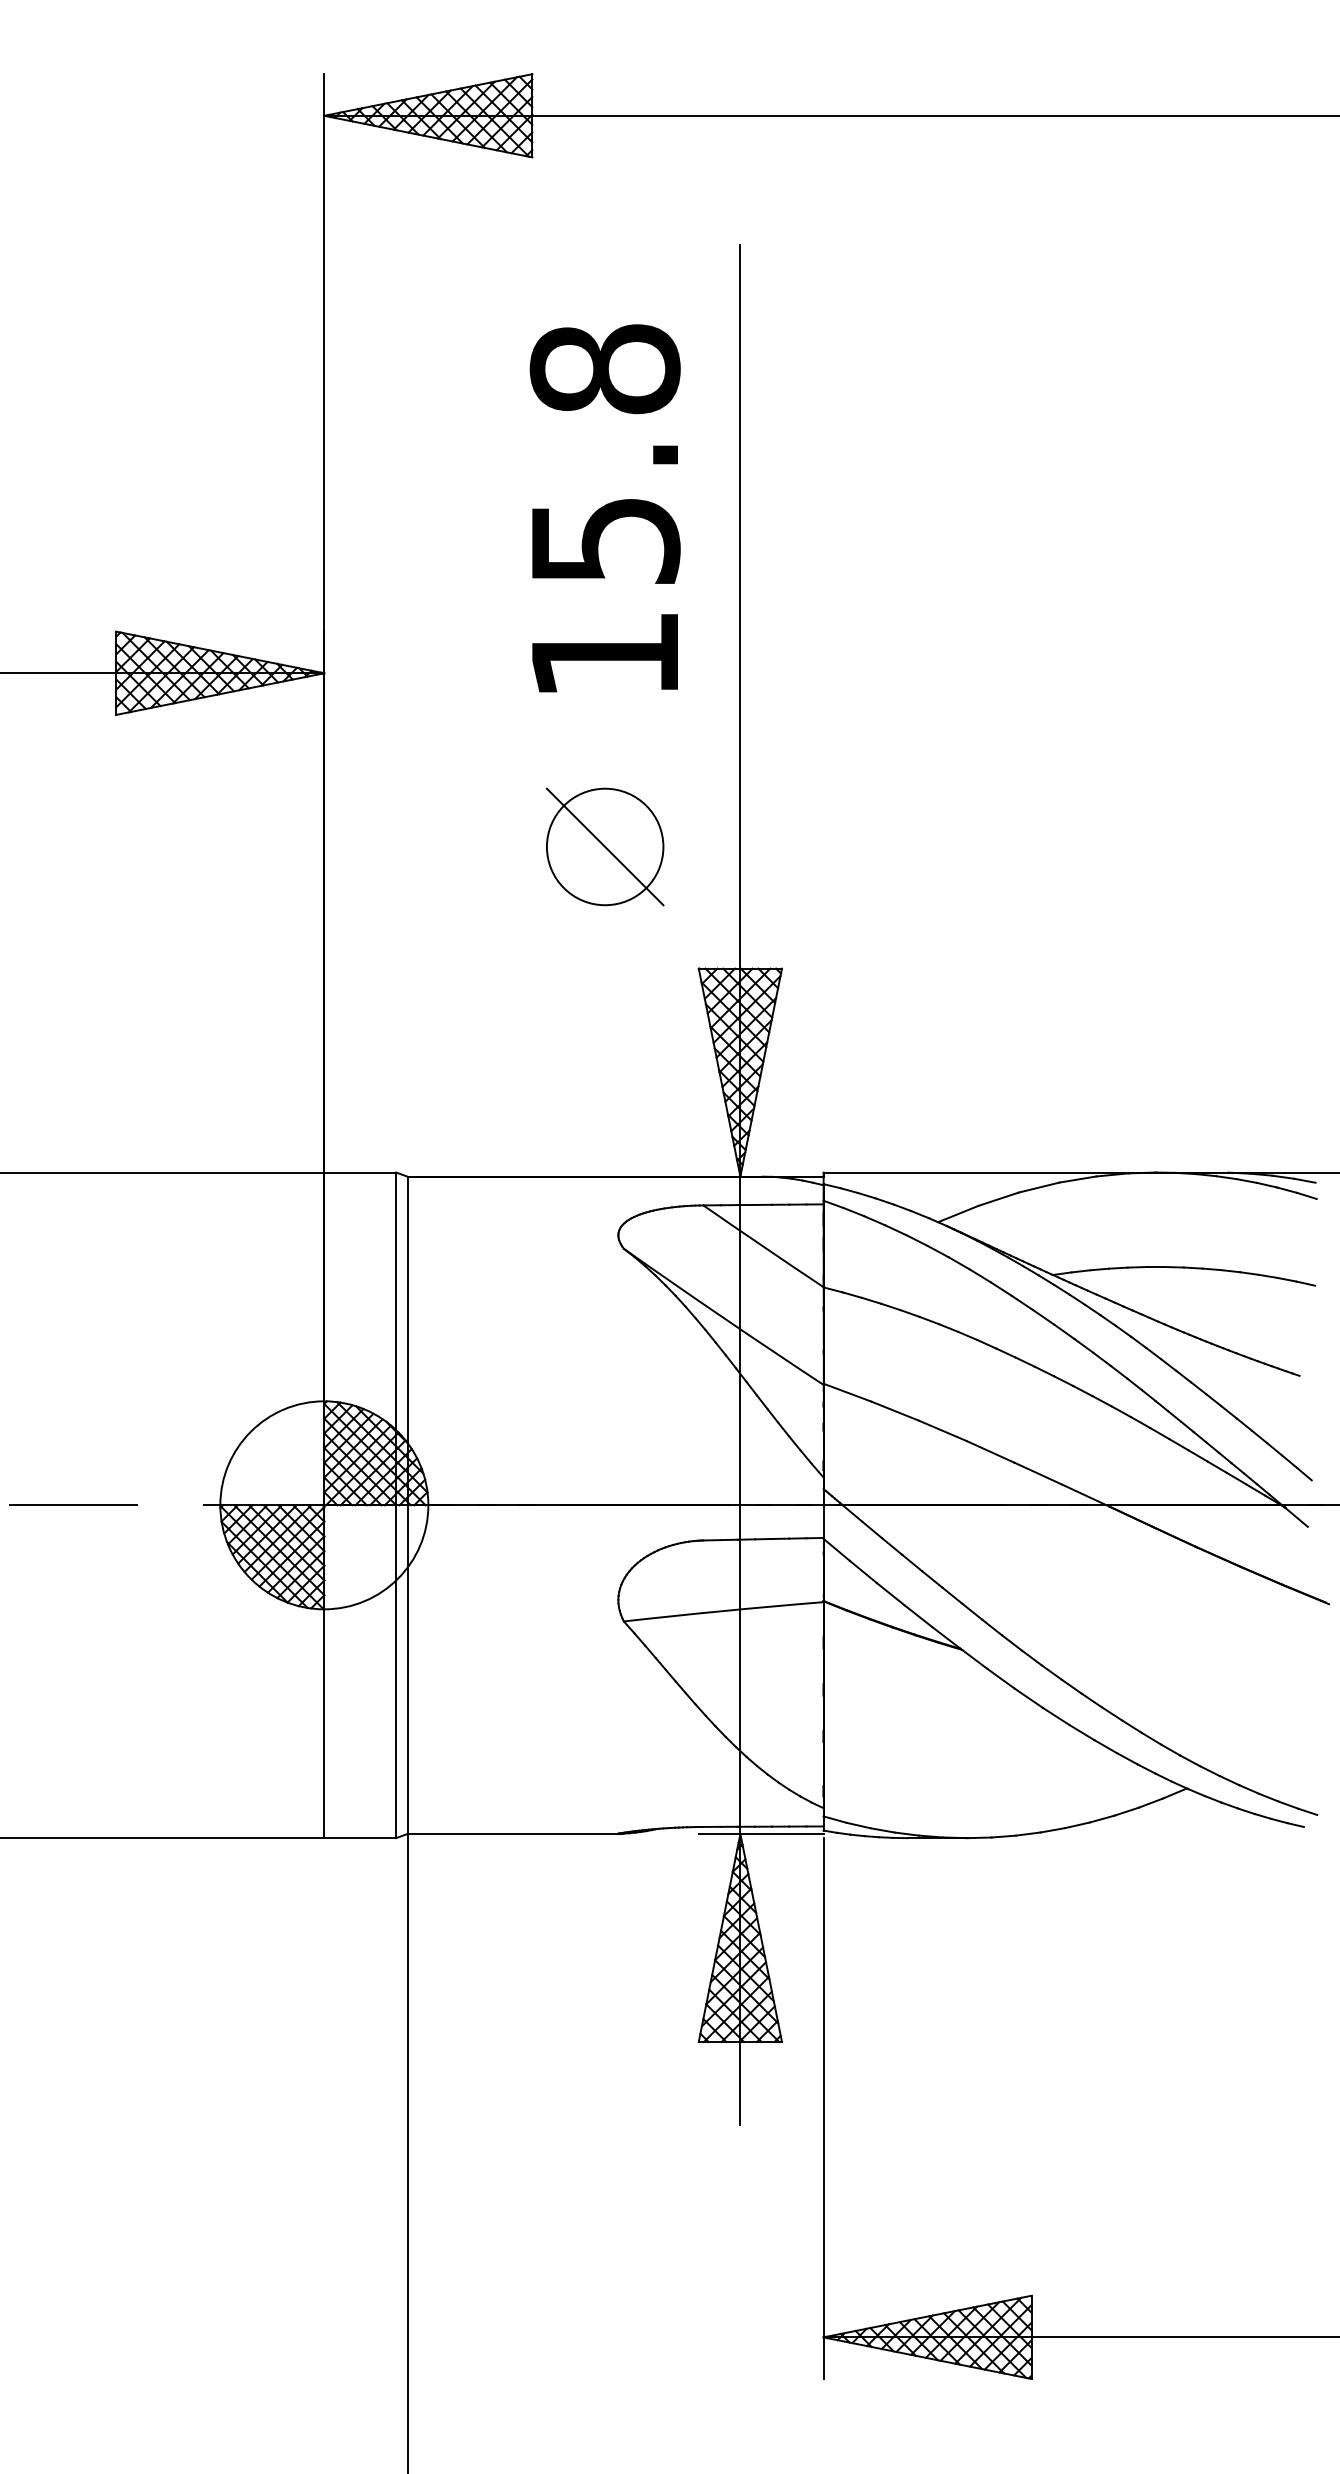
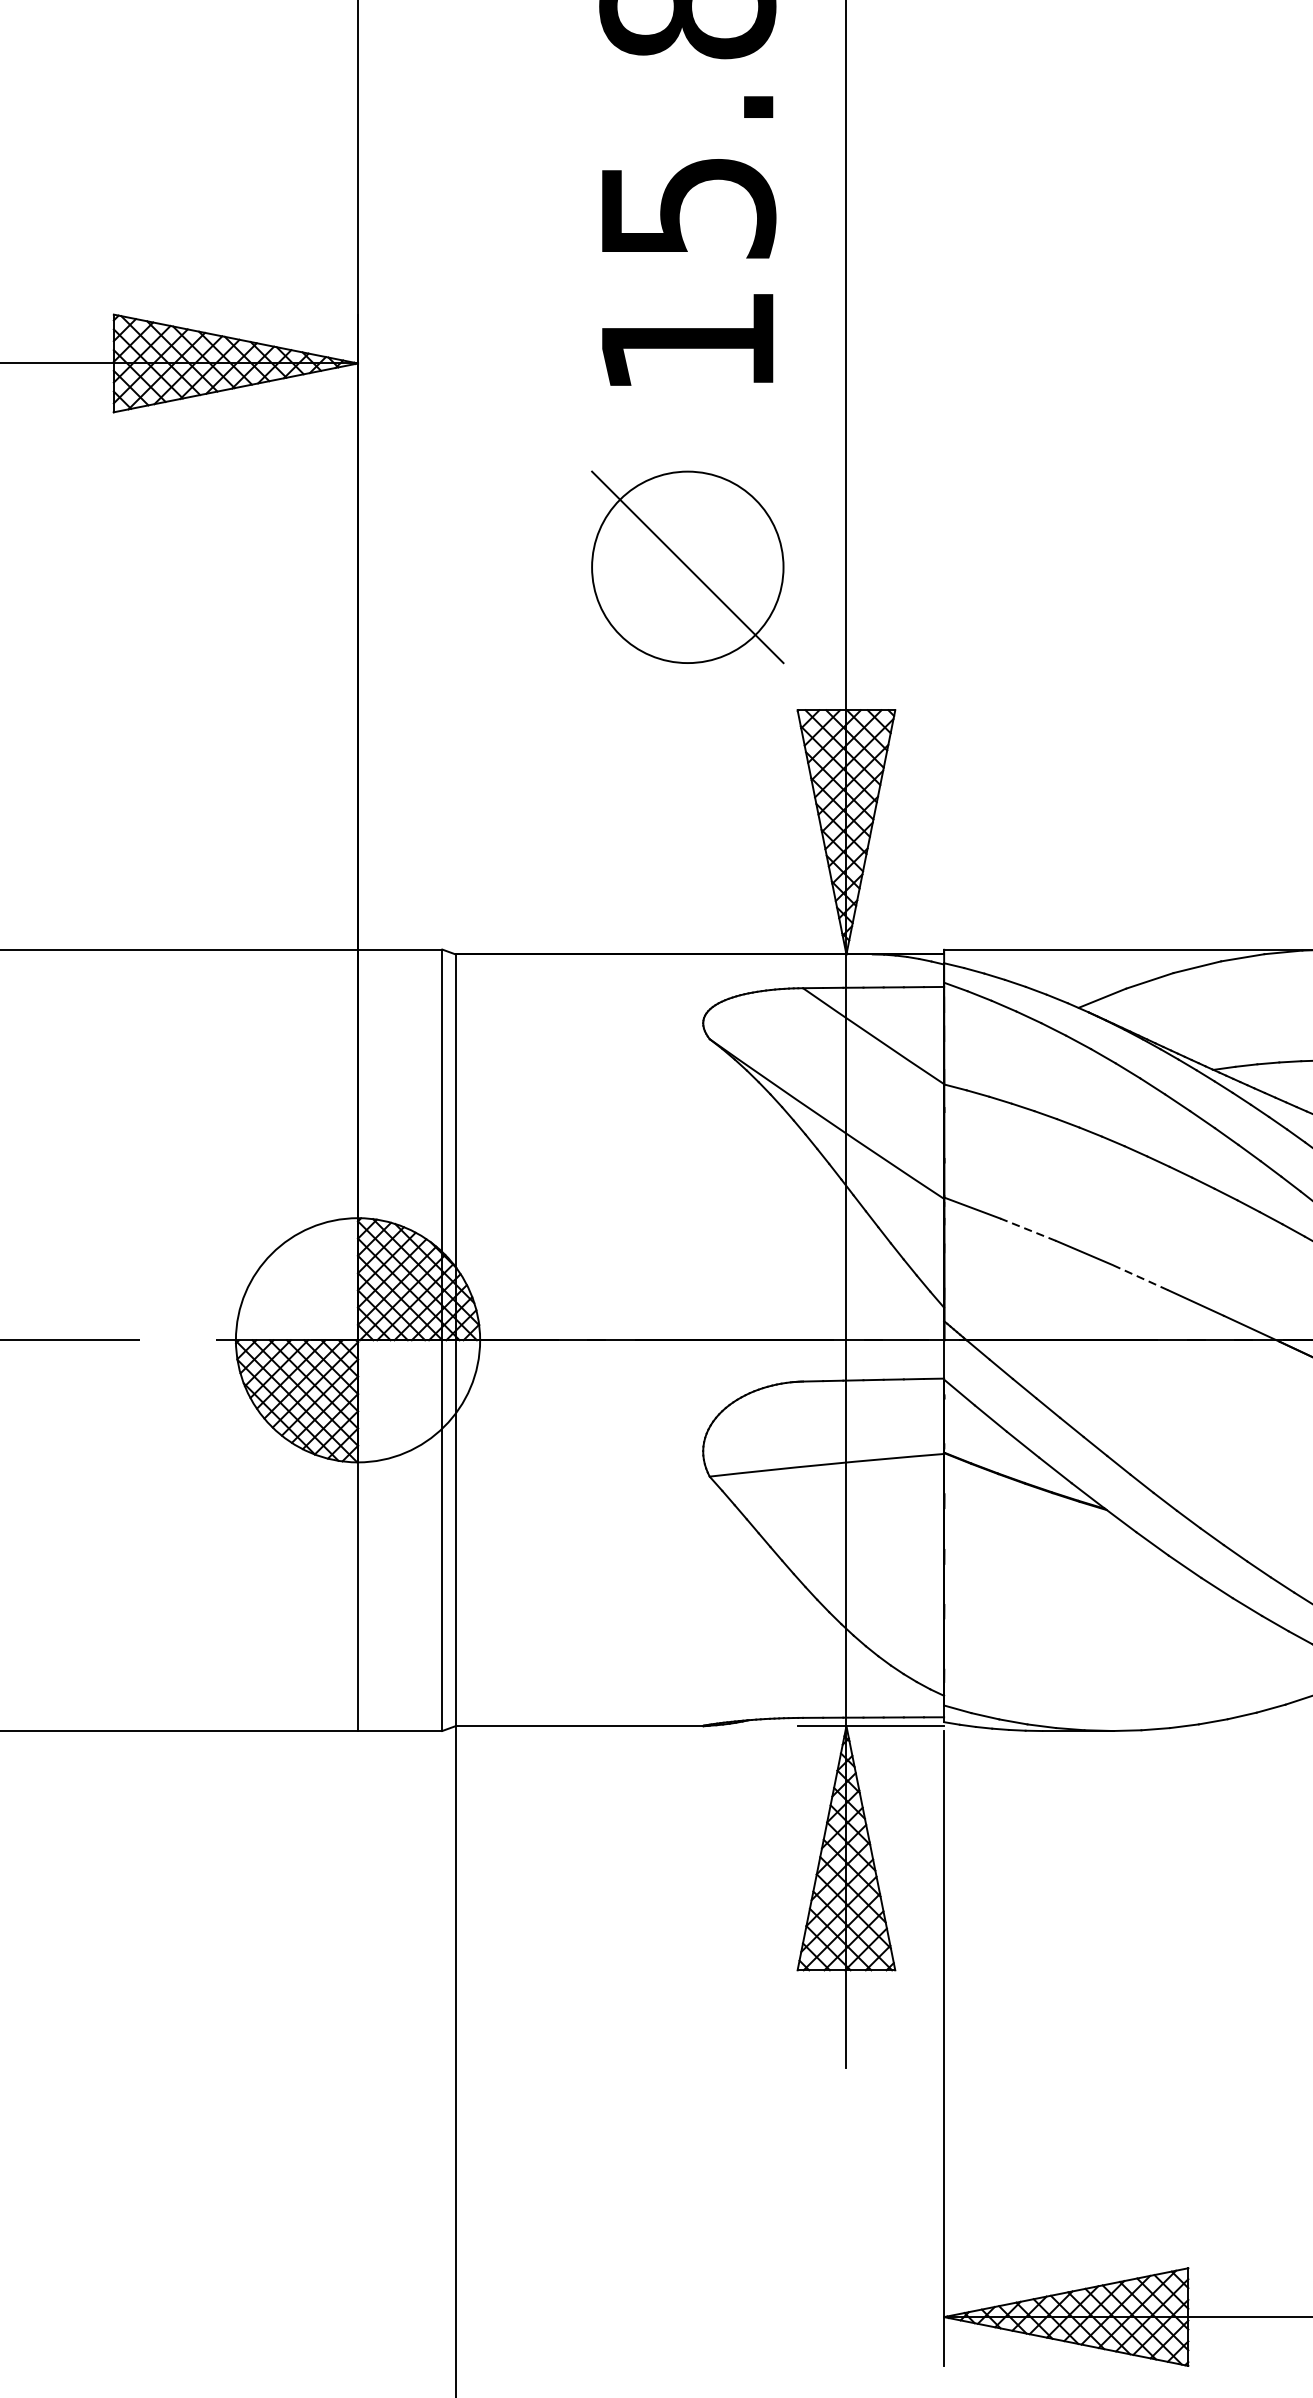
part: (604, 846) -> (686, 566), size x1.4
line: (895, 1411) -> (1028, 1230), solid -> dashed
line: (990, 1451) -> (1140, 1277), solid -> dashed

